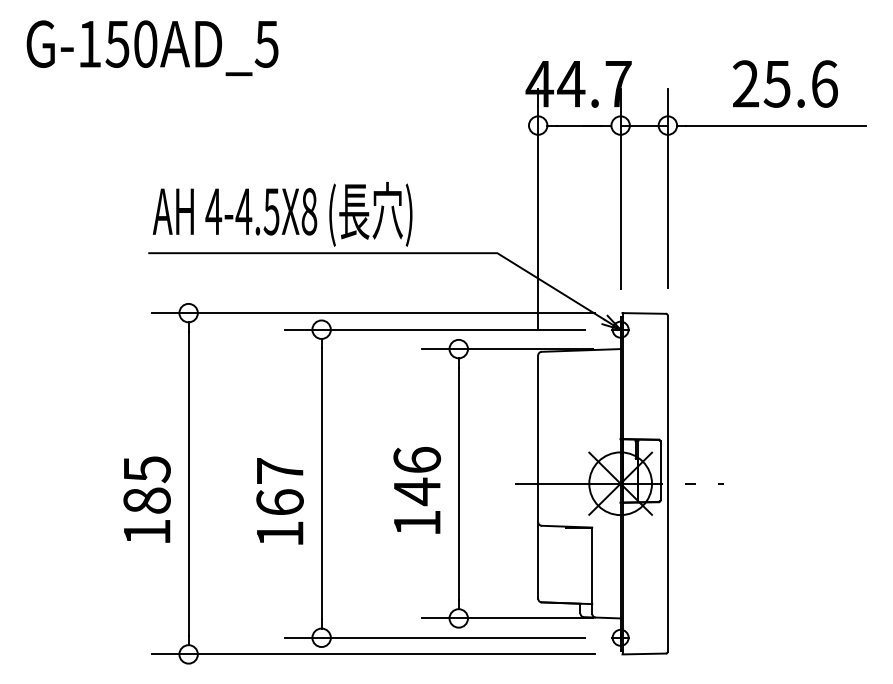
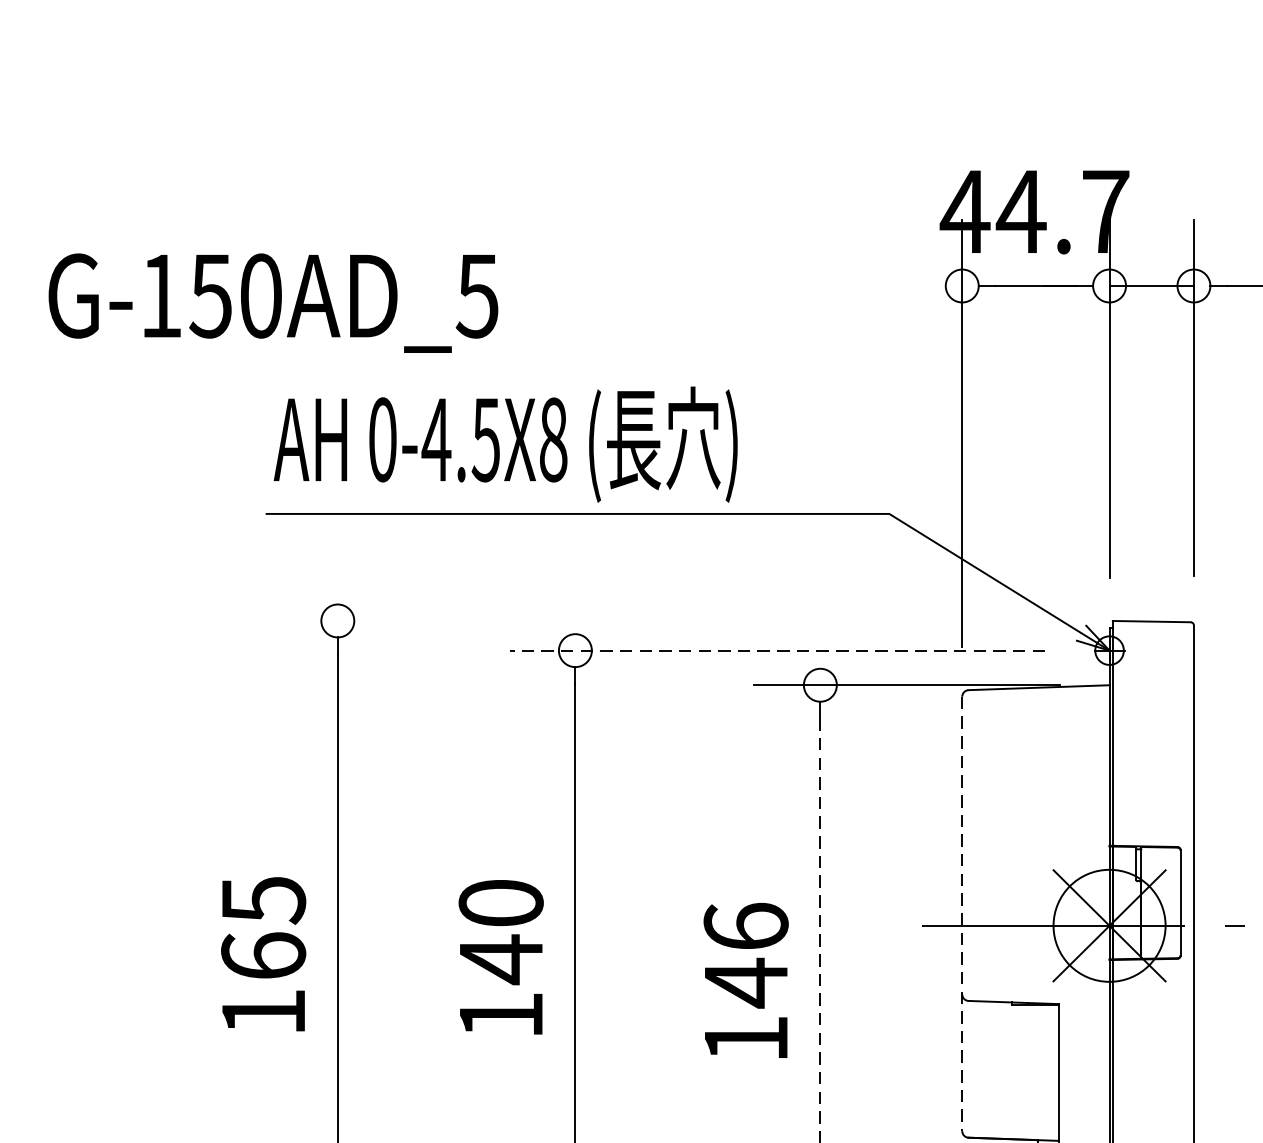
text: (152, 47) -> (273, 301), moved
text: (213, 211) -> (382, 439), 4-4.5X8 -> 0-4.5X8
line: (372, 313) -> (666, 621), removed
line: (434, 329) -> (777, 650), solid -> dashed
line: (538, 477) -> (962, 914), solid -> dashed
line: (458, 484) -> (819, 927), solid -> dashed
text: (279, 487) -> (500, 932), 167 -> 140
text: (417, 490) -> (746, 980), moved
text: (146, 500) -> (262, 955), 185 -> 165

